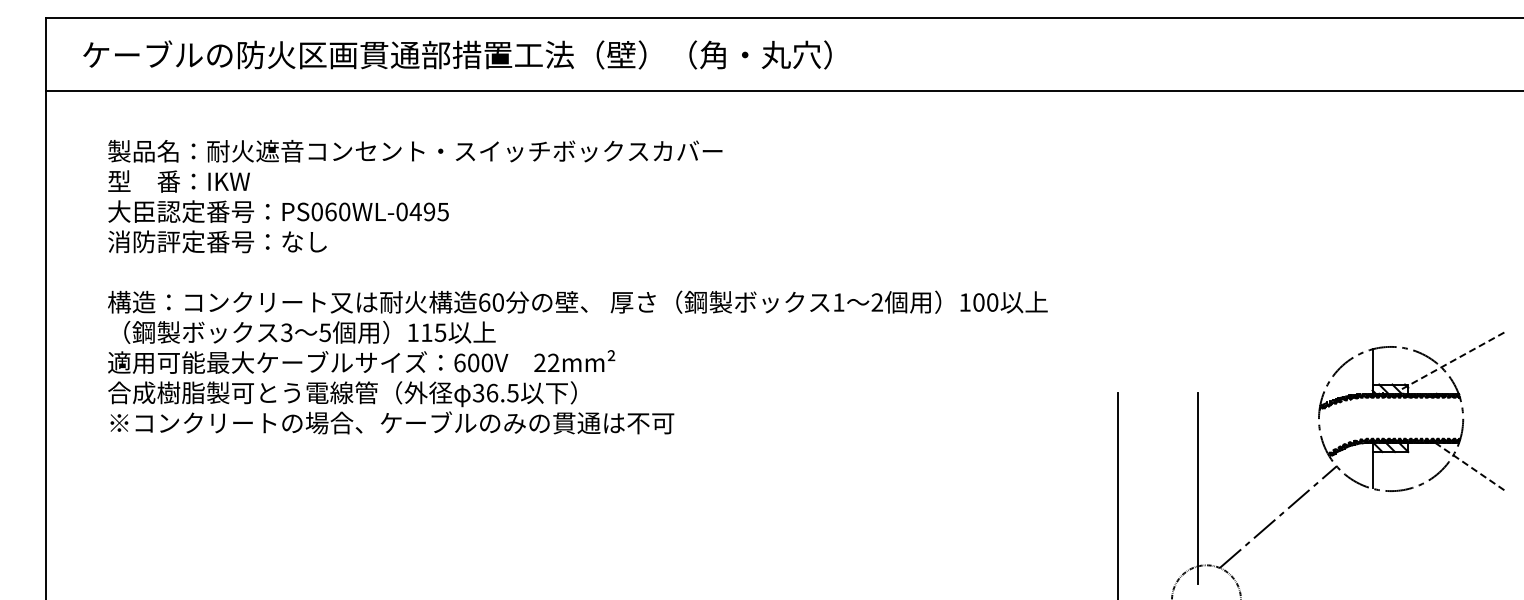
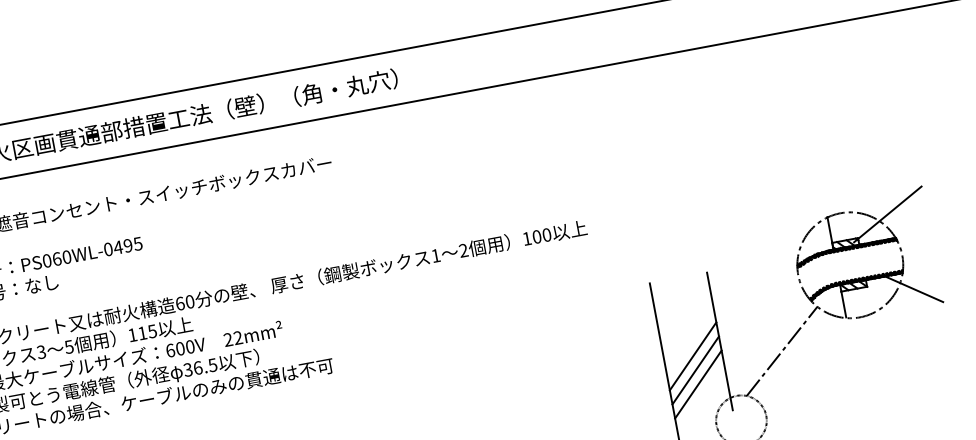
line: (1454, 360) -> (888, 214), dashed -> solid
line: (1471, 467) -> (914, 289), dashed -> solid
line: (1157, 501) -> (692, 356), added
line: (1157, 520) -> (695, 370), added
line: (1157, 540) -> (698, 384), added

